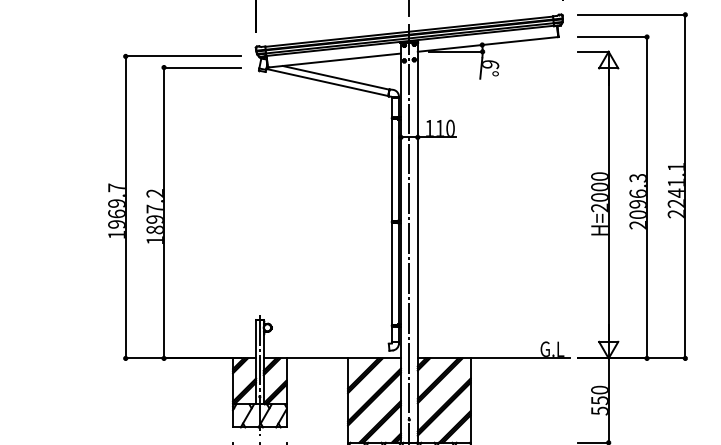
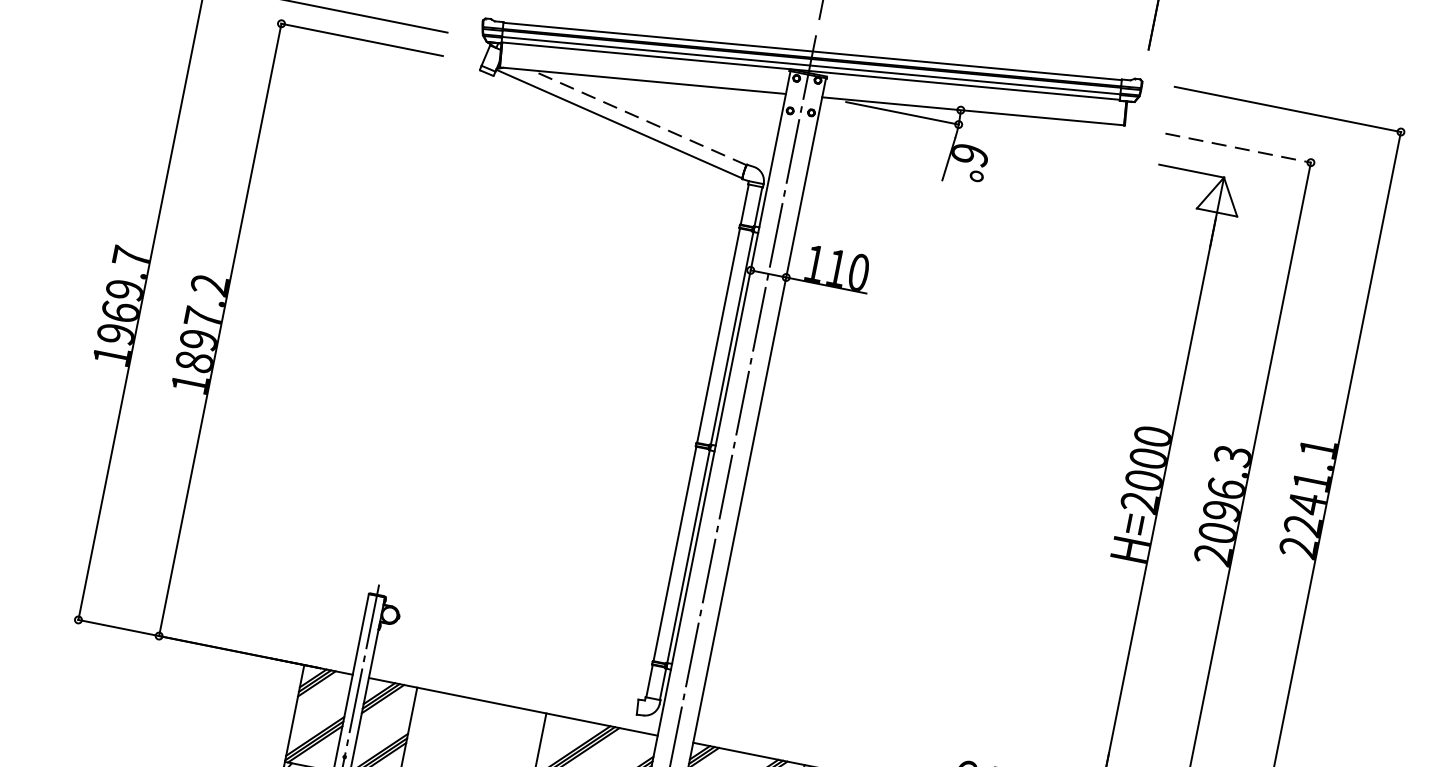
line: (612, 37) -> (1238, 149), solid -> dashed
line: (336, 77) -> (640, 117), solid -> dashed

